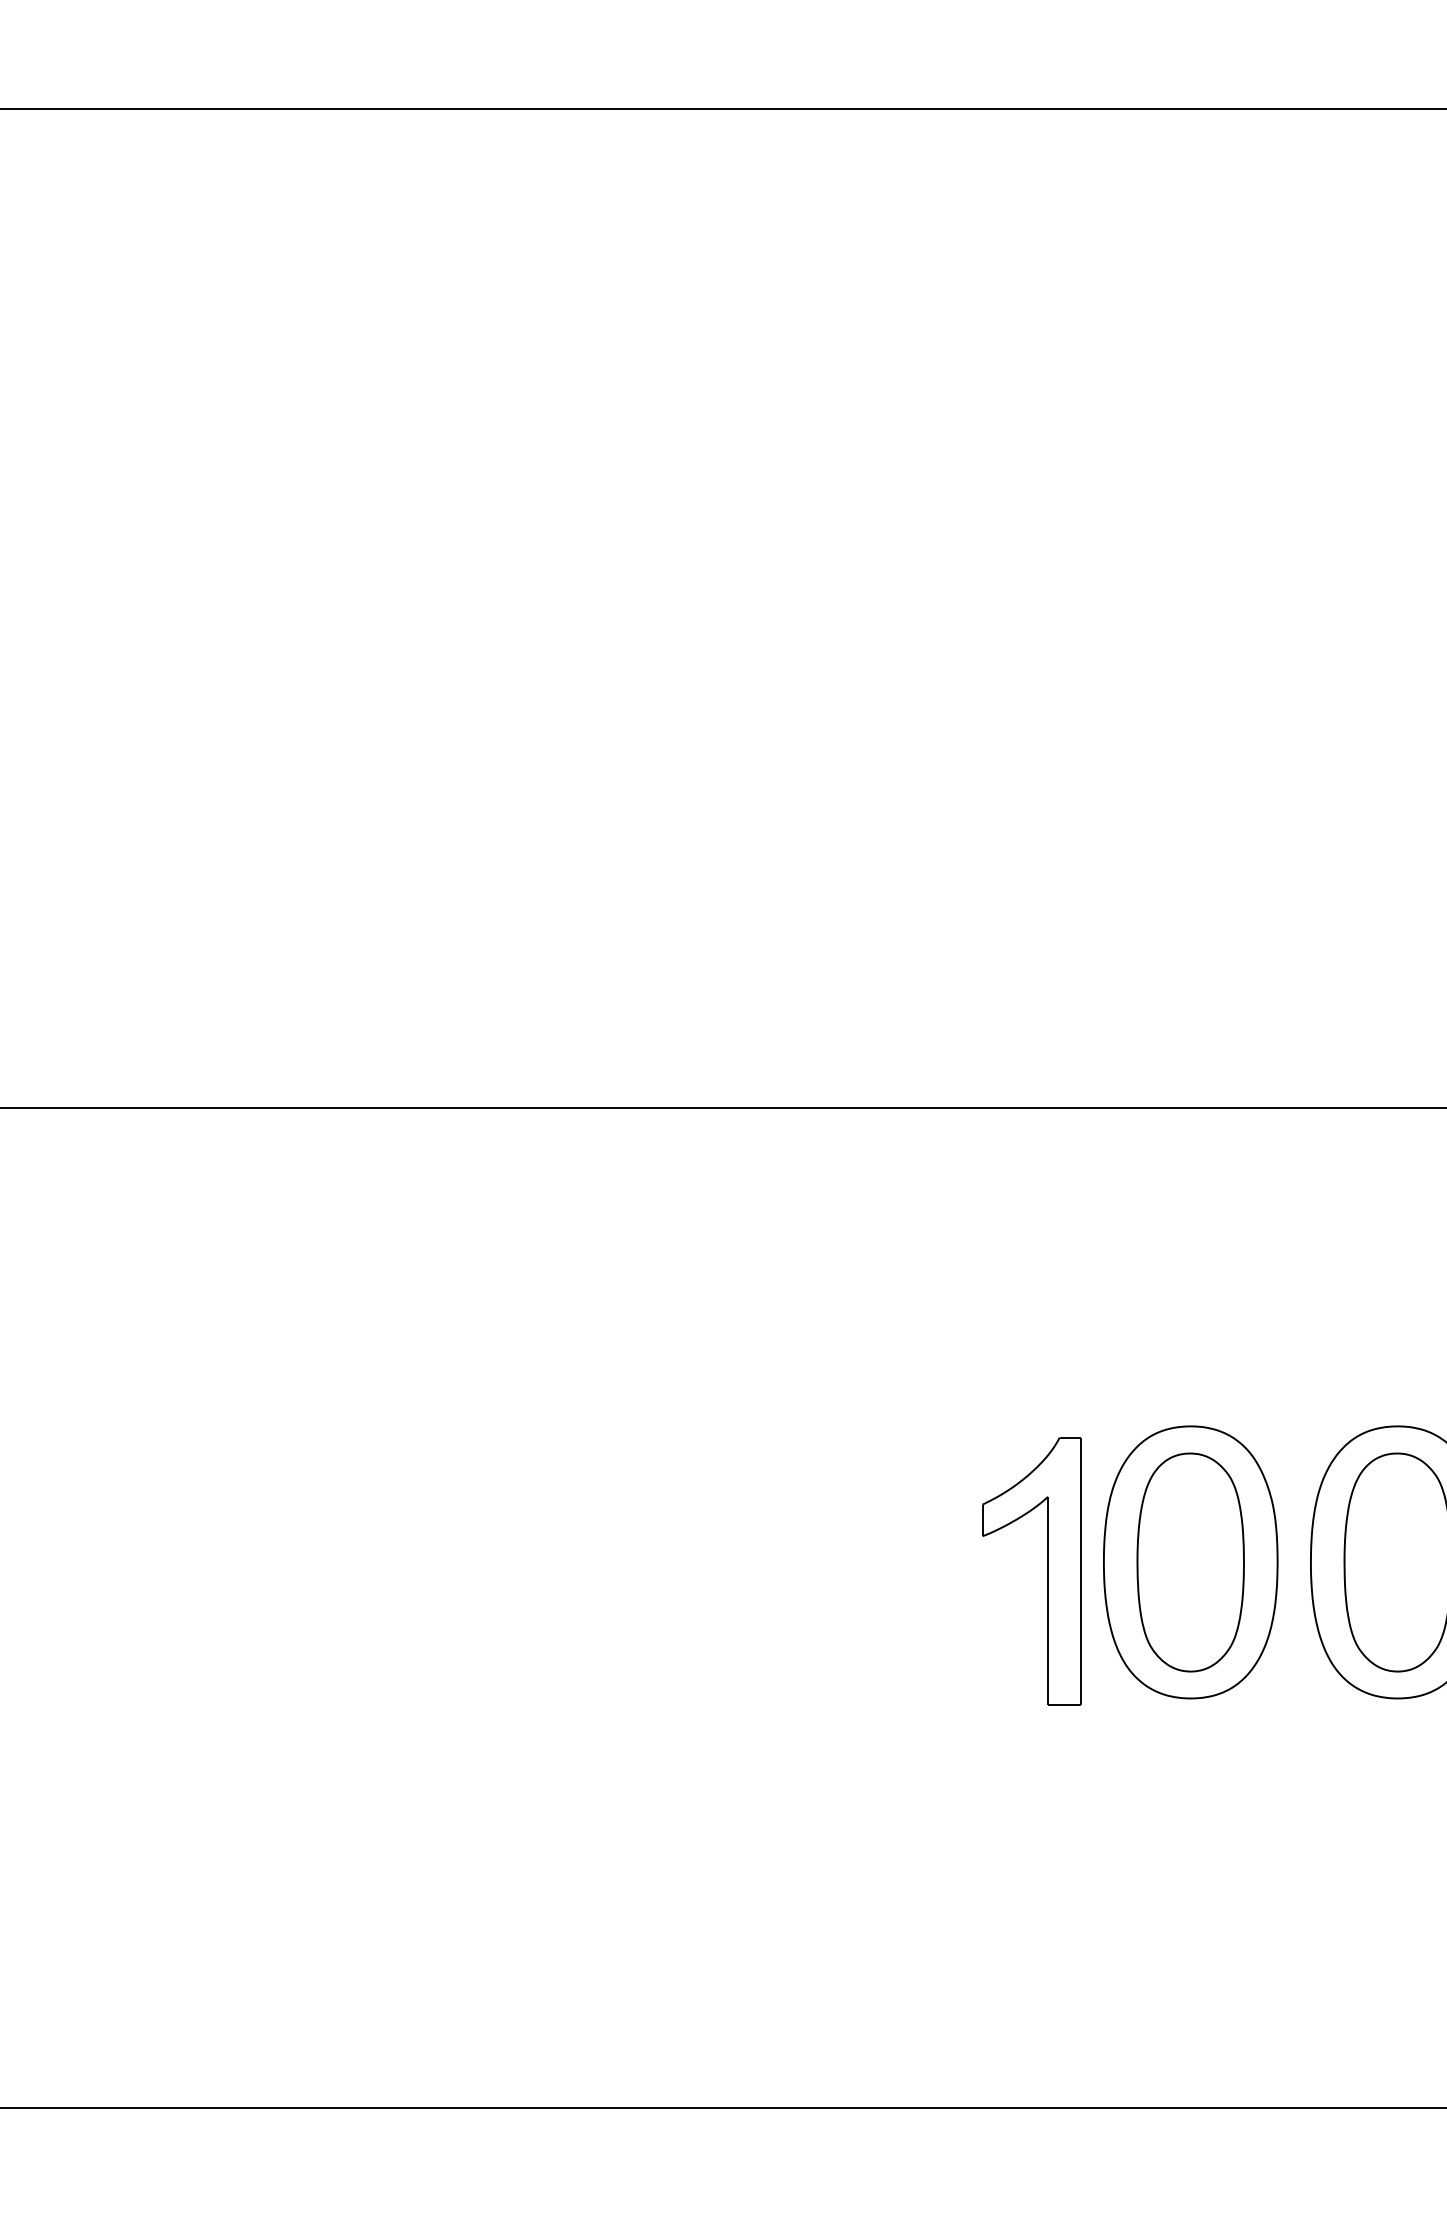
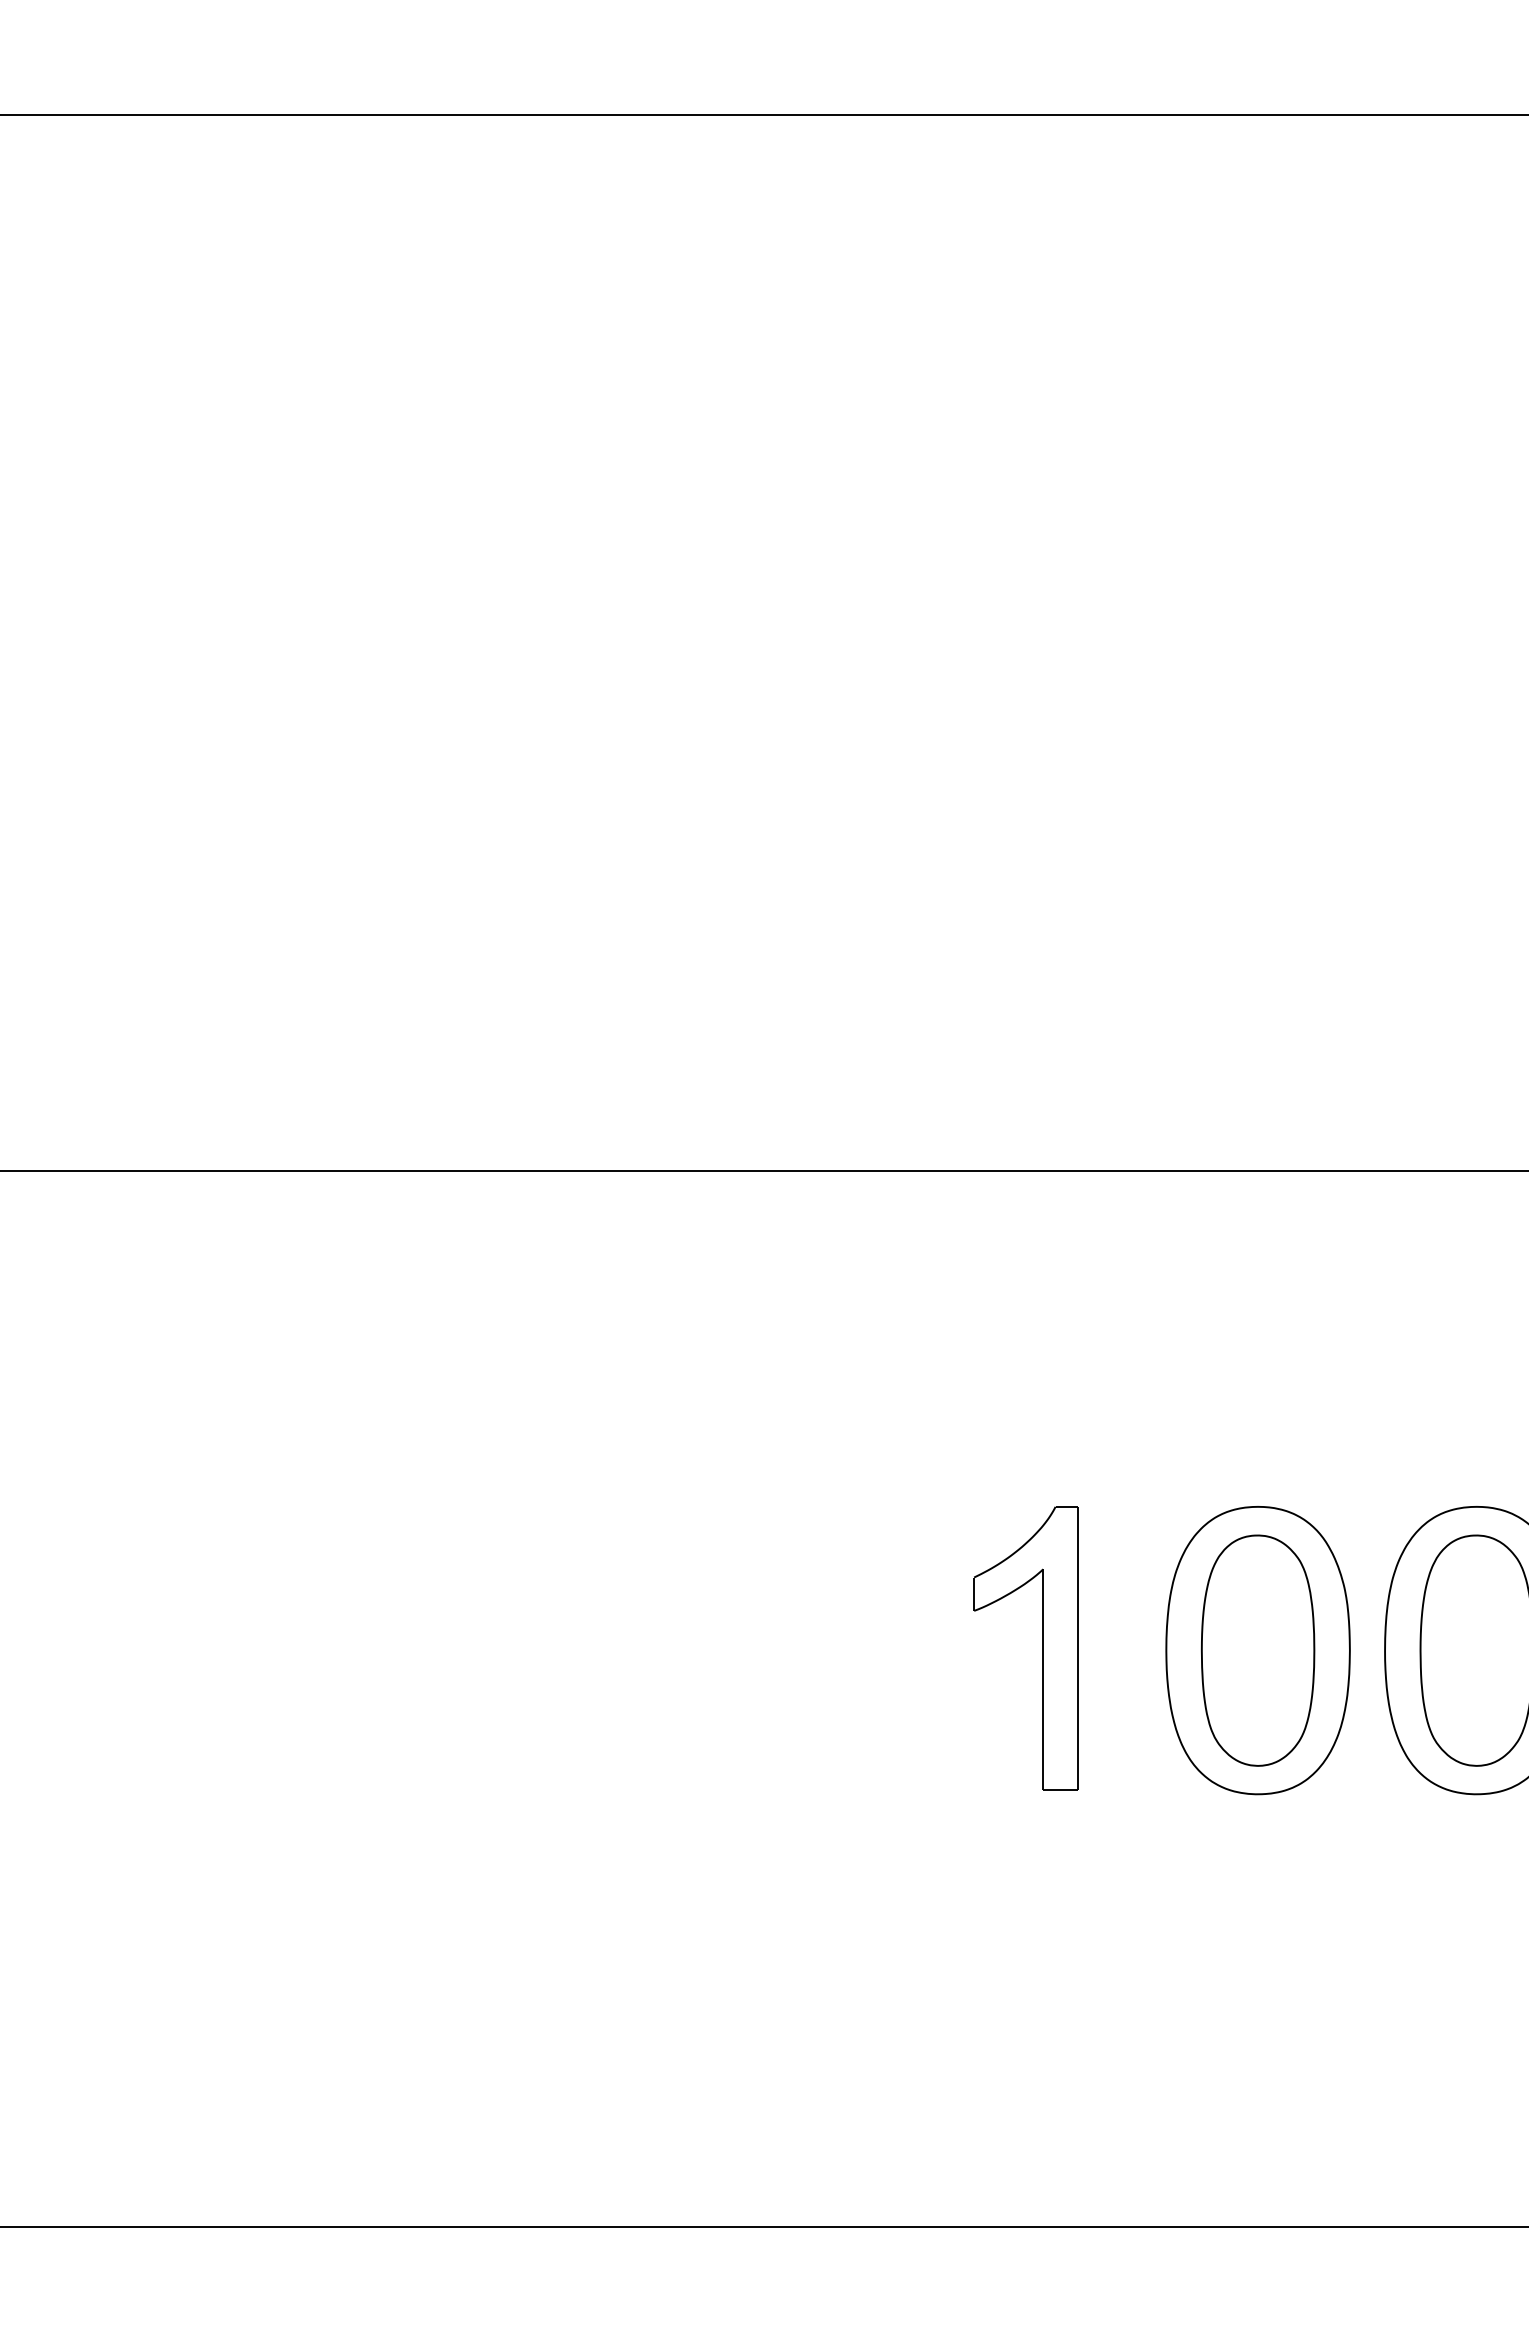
part: (1047, 1571) -> (1042, 1648), moved

